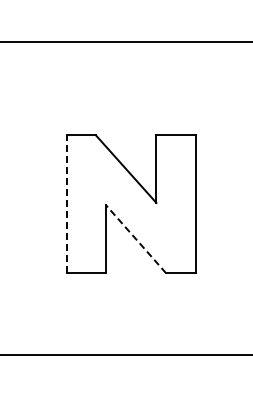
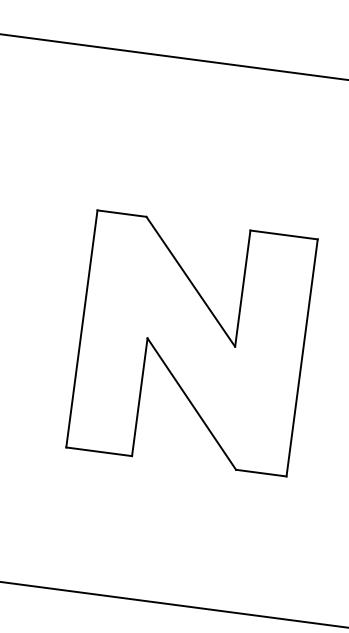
line: (67, 203) -> (82, 327), dashed -> solid
line: (135, 239) -> (190, 404), dashed -> solid

